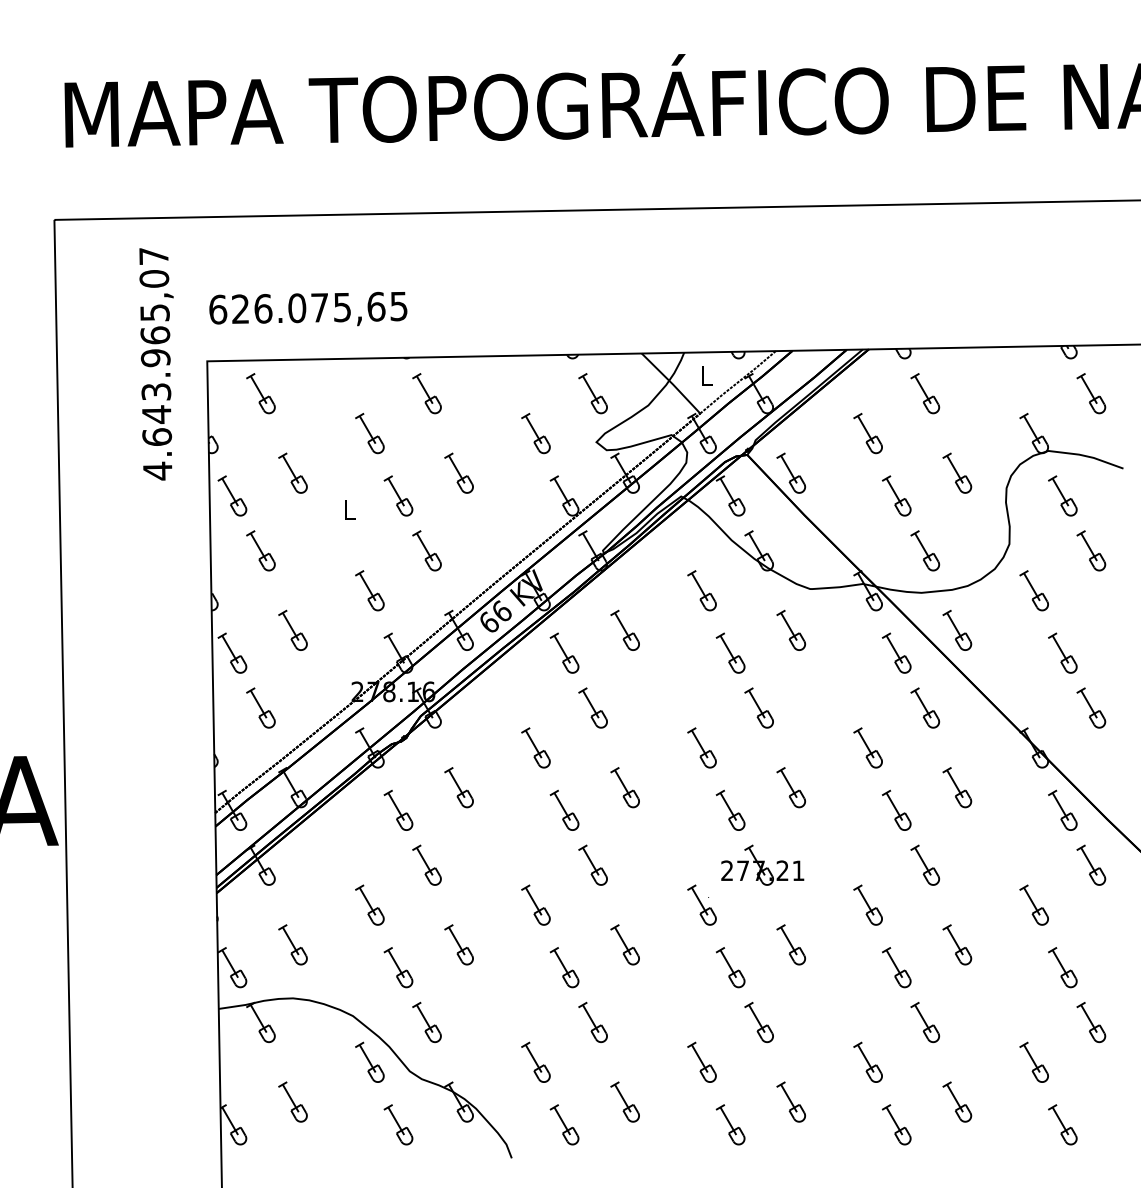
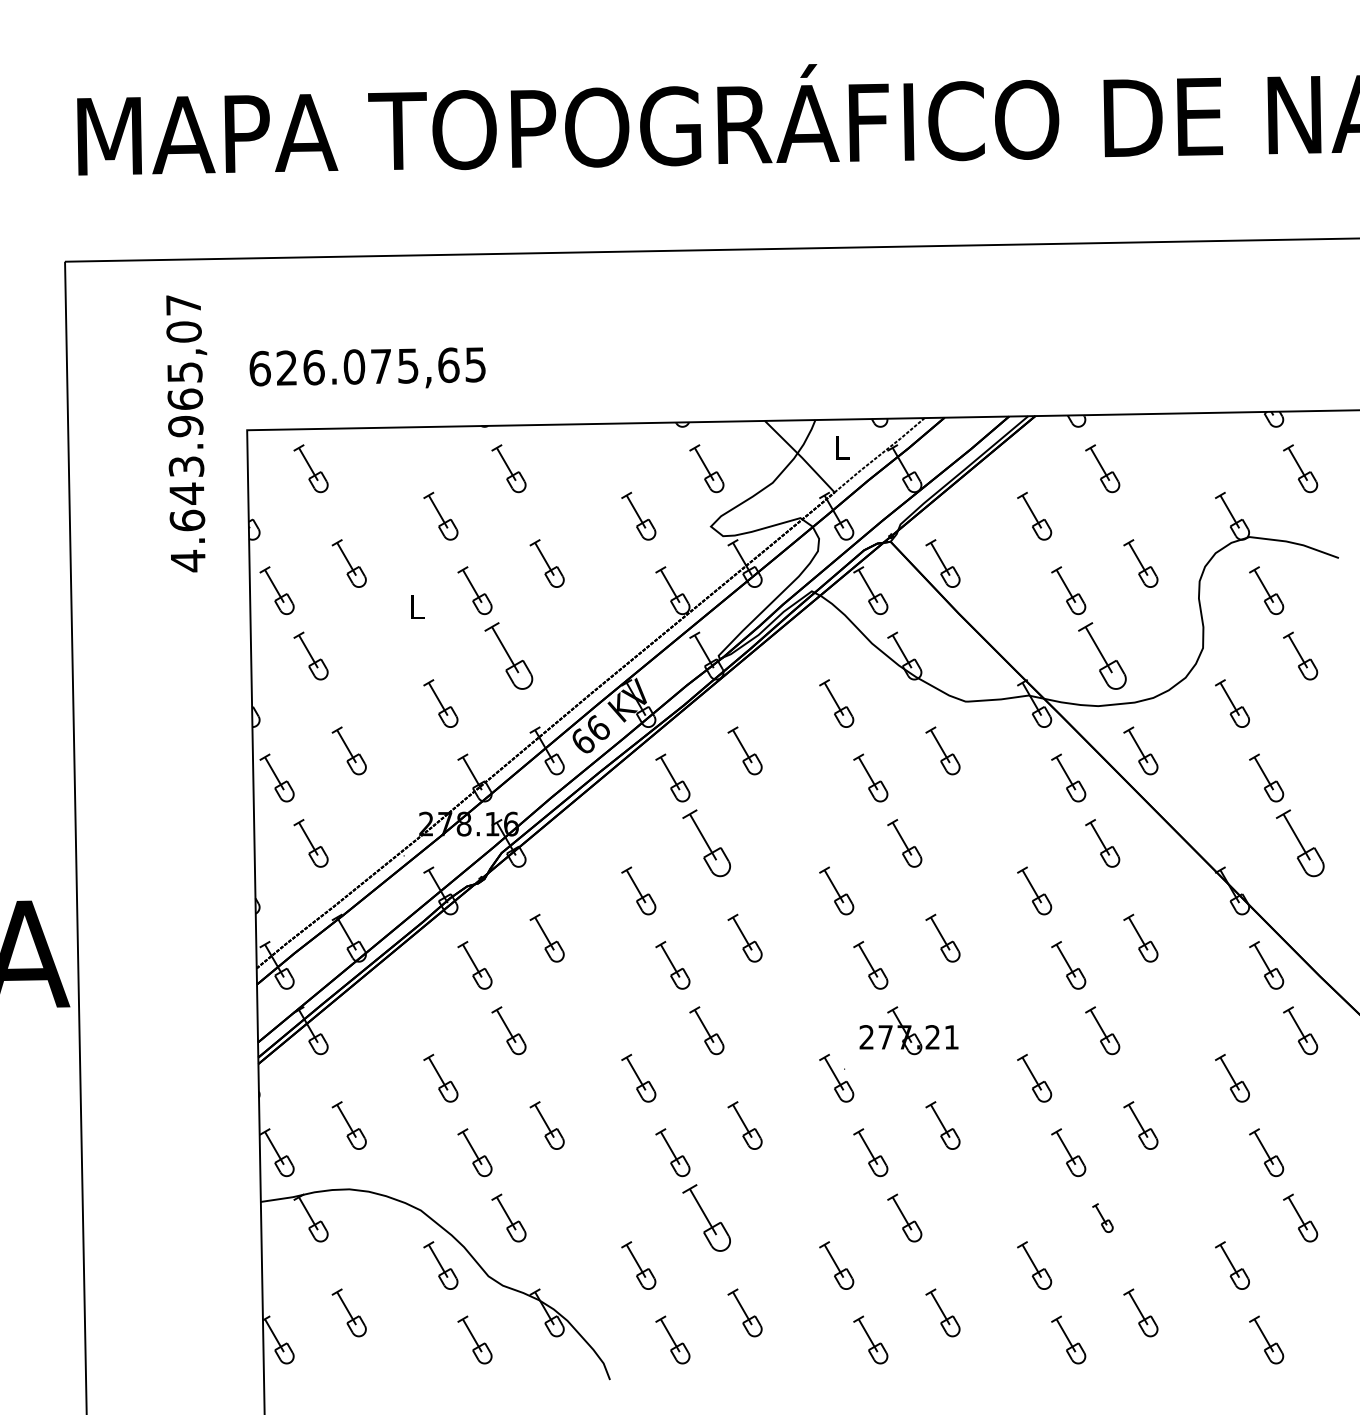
part: (426, 550) -> (508, 655), size x1.4
part: (925, 550) -> (1102, 655), size x1.4
part: (592, 708) -> (706, 843), size x1.4
part: (1091, 708) -> (1300, 843), size x1.4
part: (592, 1021) -> (706, 1217), size x1.4
part: (925, 1021) -> (1102, 1217), size x0.6

